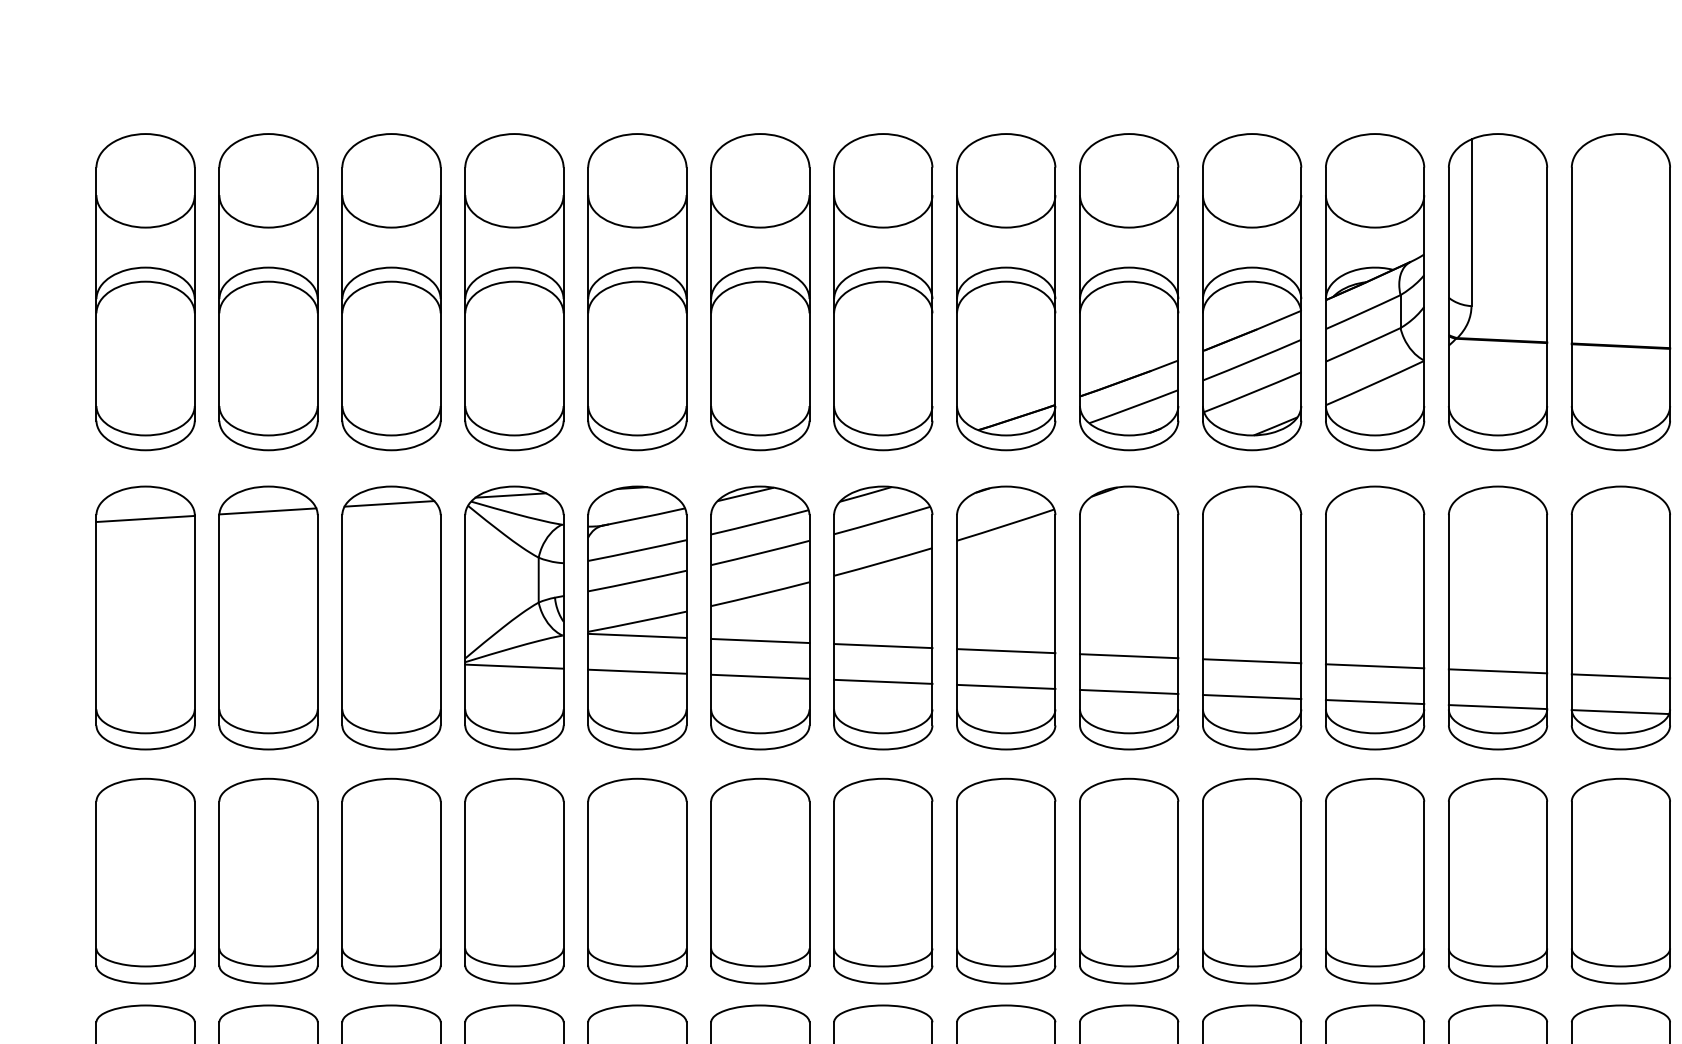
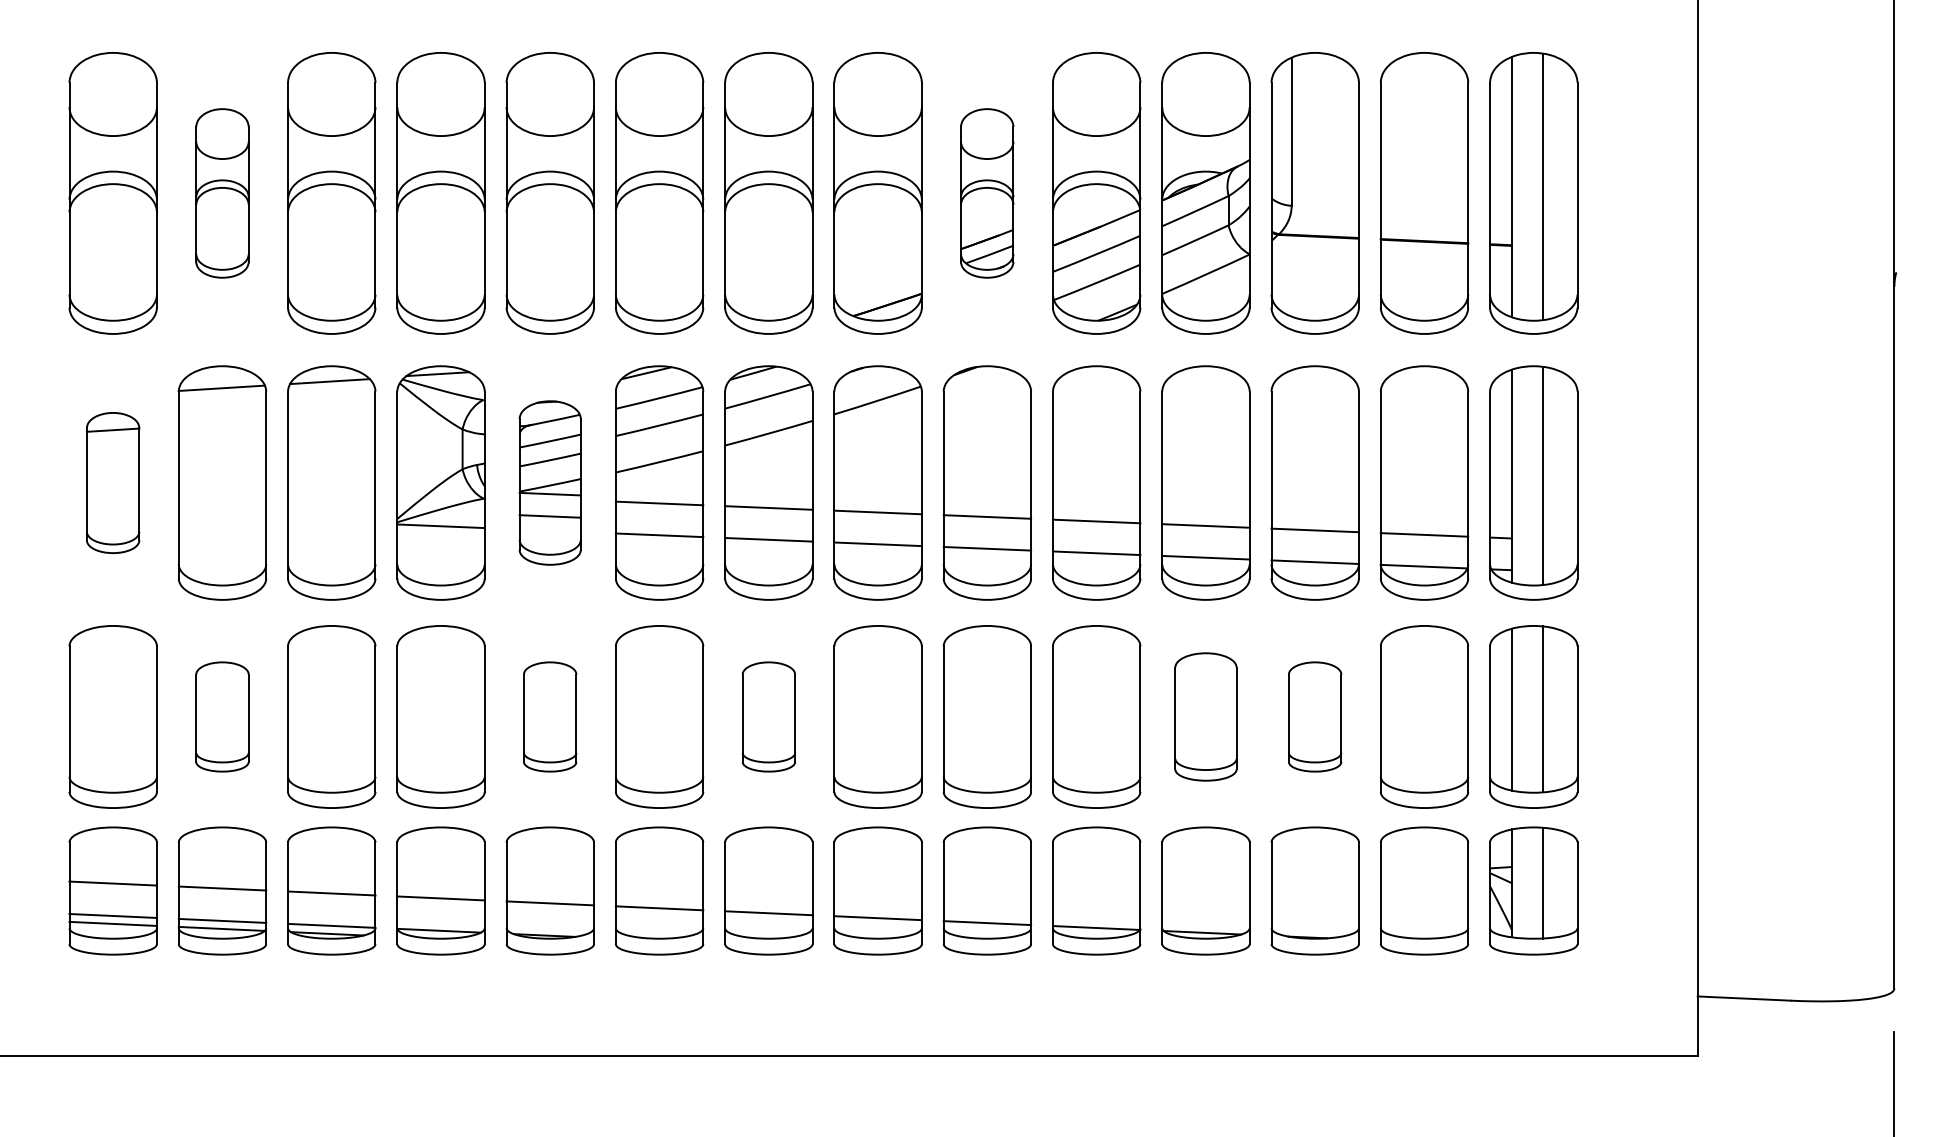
part: (268, 292) -> (222, 193), size x0.6
part: (1128, 292) -> (986, 193), size x0.6
part: (144, 617) -> (112, 482), size x0.6
part: (636, 617) -> (549, 482), size x0.7
part: (268, 880) -> (222, 716), size x0.6
part: (636, 880) -> (549, 716), size x0.6
part: (882, 880) -> (768, 716), size x0.6
part: (1374, 880) -> (1205, 716), size x0.7
part: (1497, 880) -> (1314, 716), size x0.6

